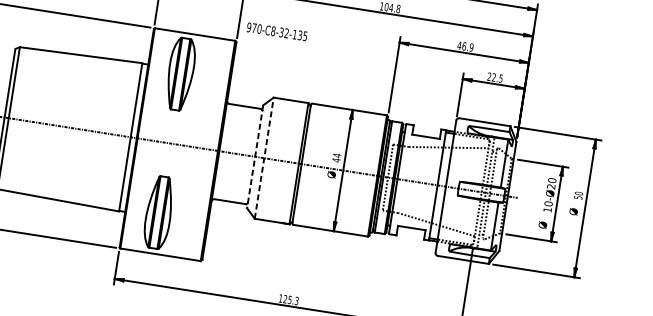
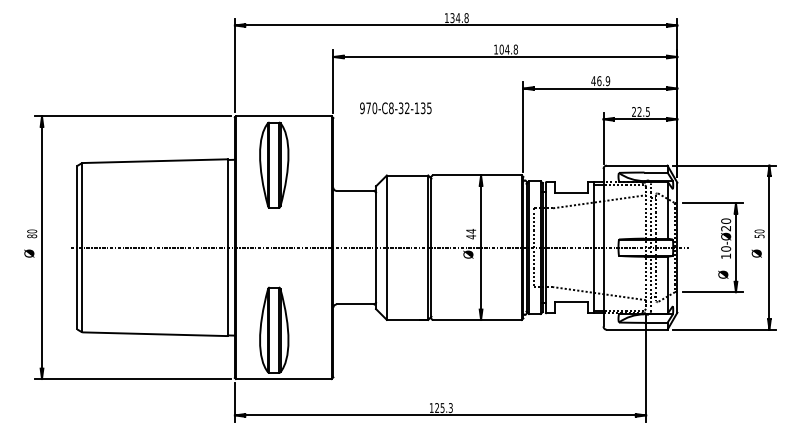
text: (276, 31) -> (395, 108), moved
line: (255, 157) -> (376, 248), dashed -> solid
line: (263, 158) -> (386, 247), dashed -> solid

